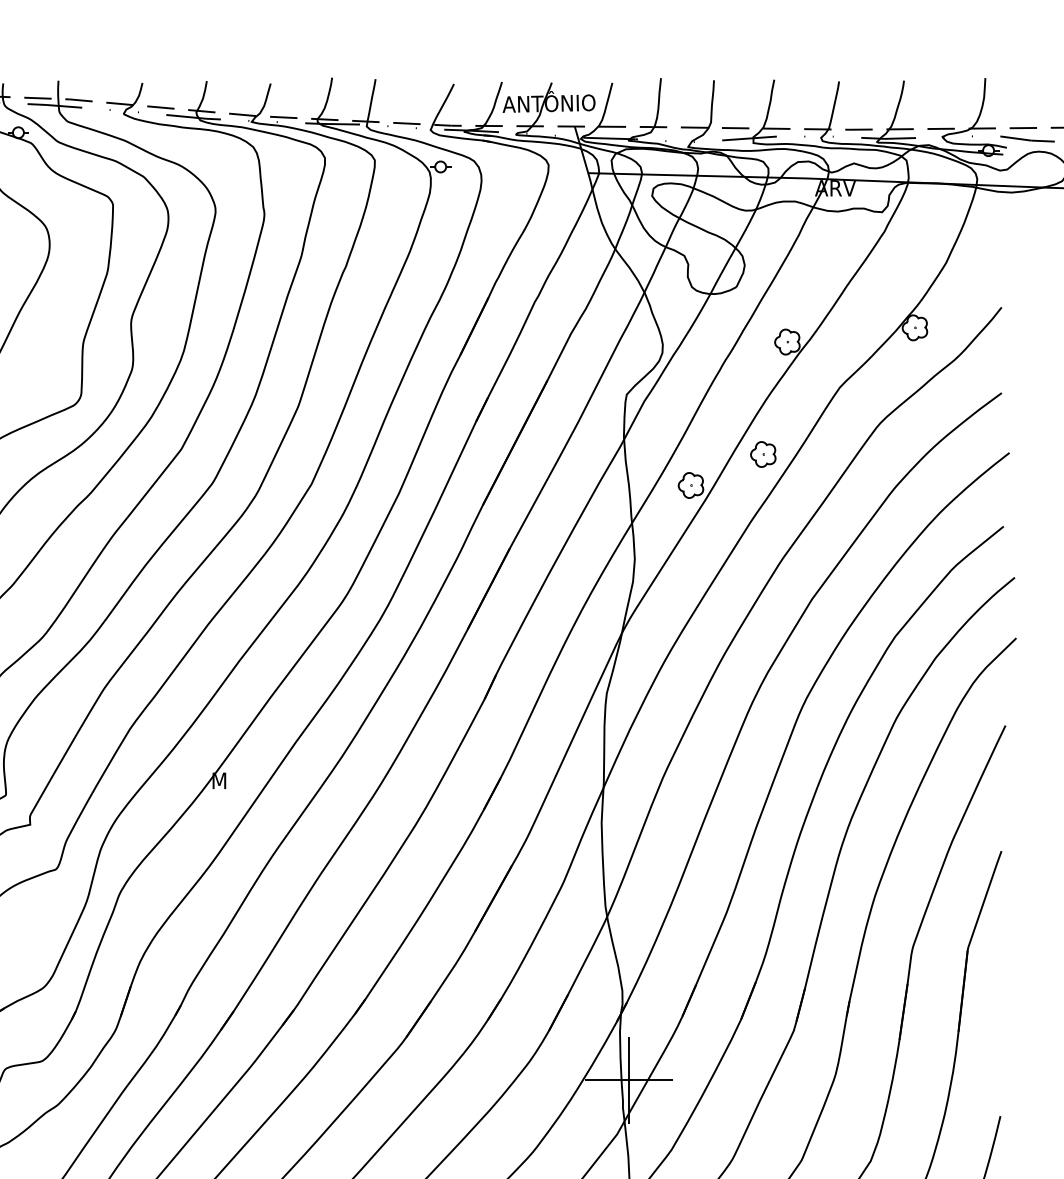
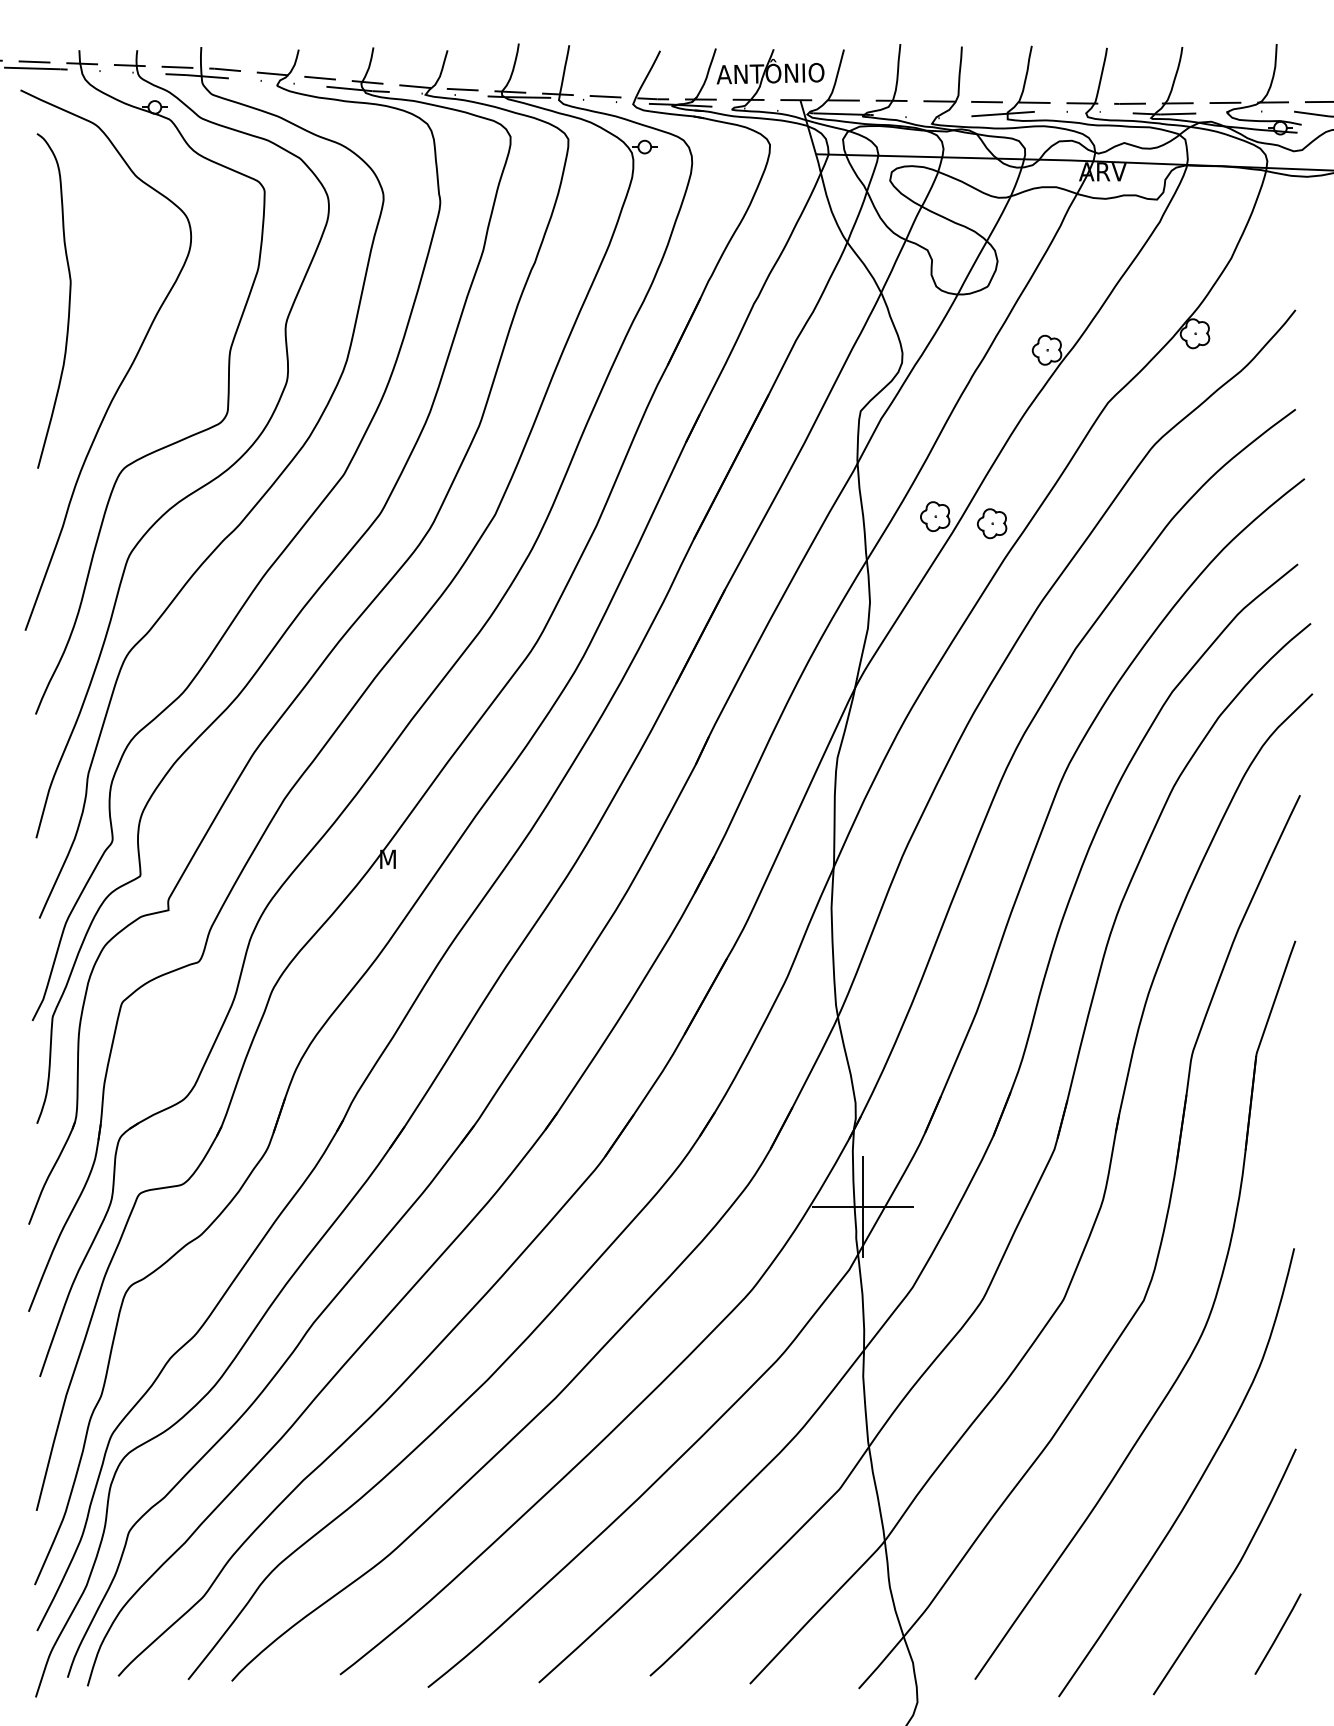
part: (763, 454) -> (992, 523), moved

